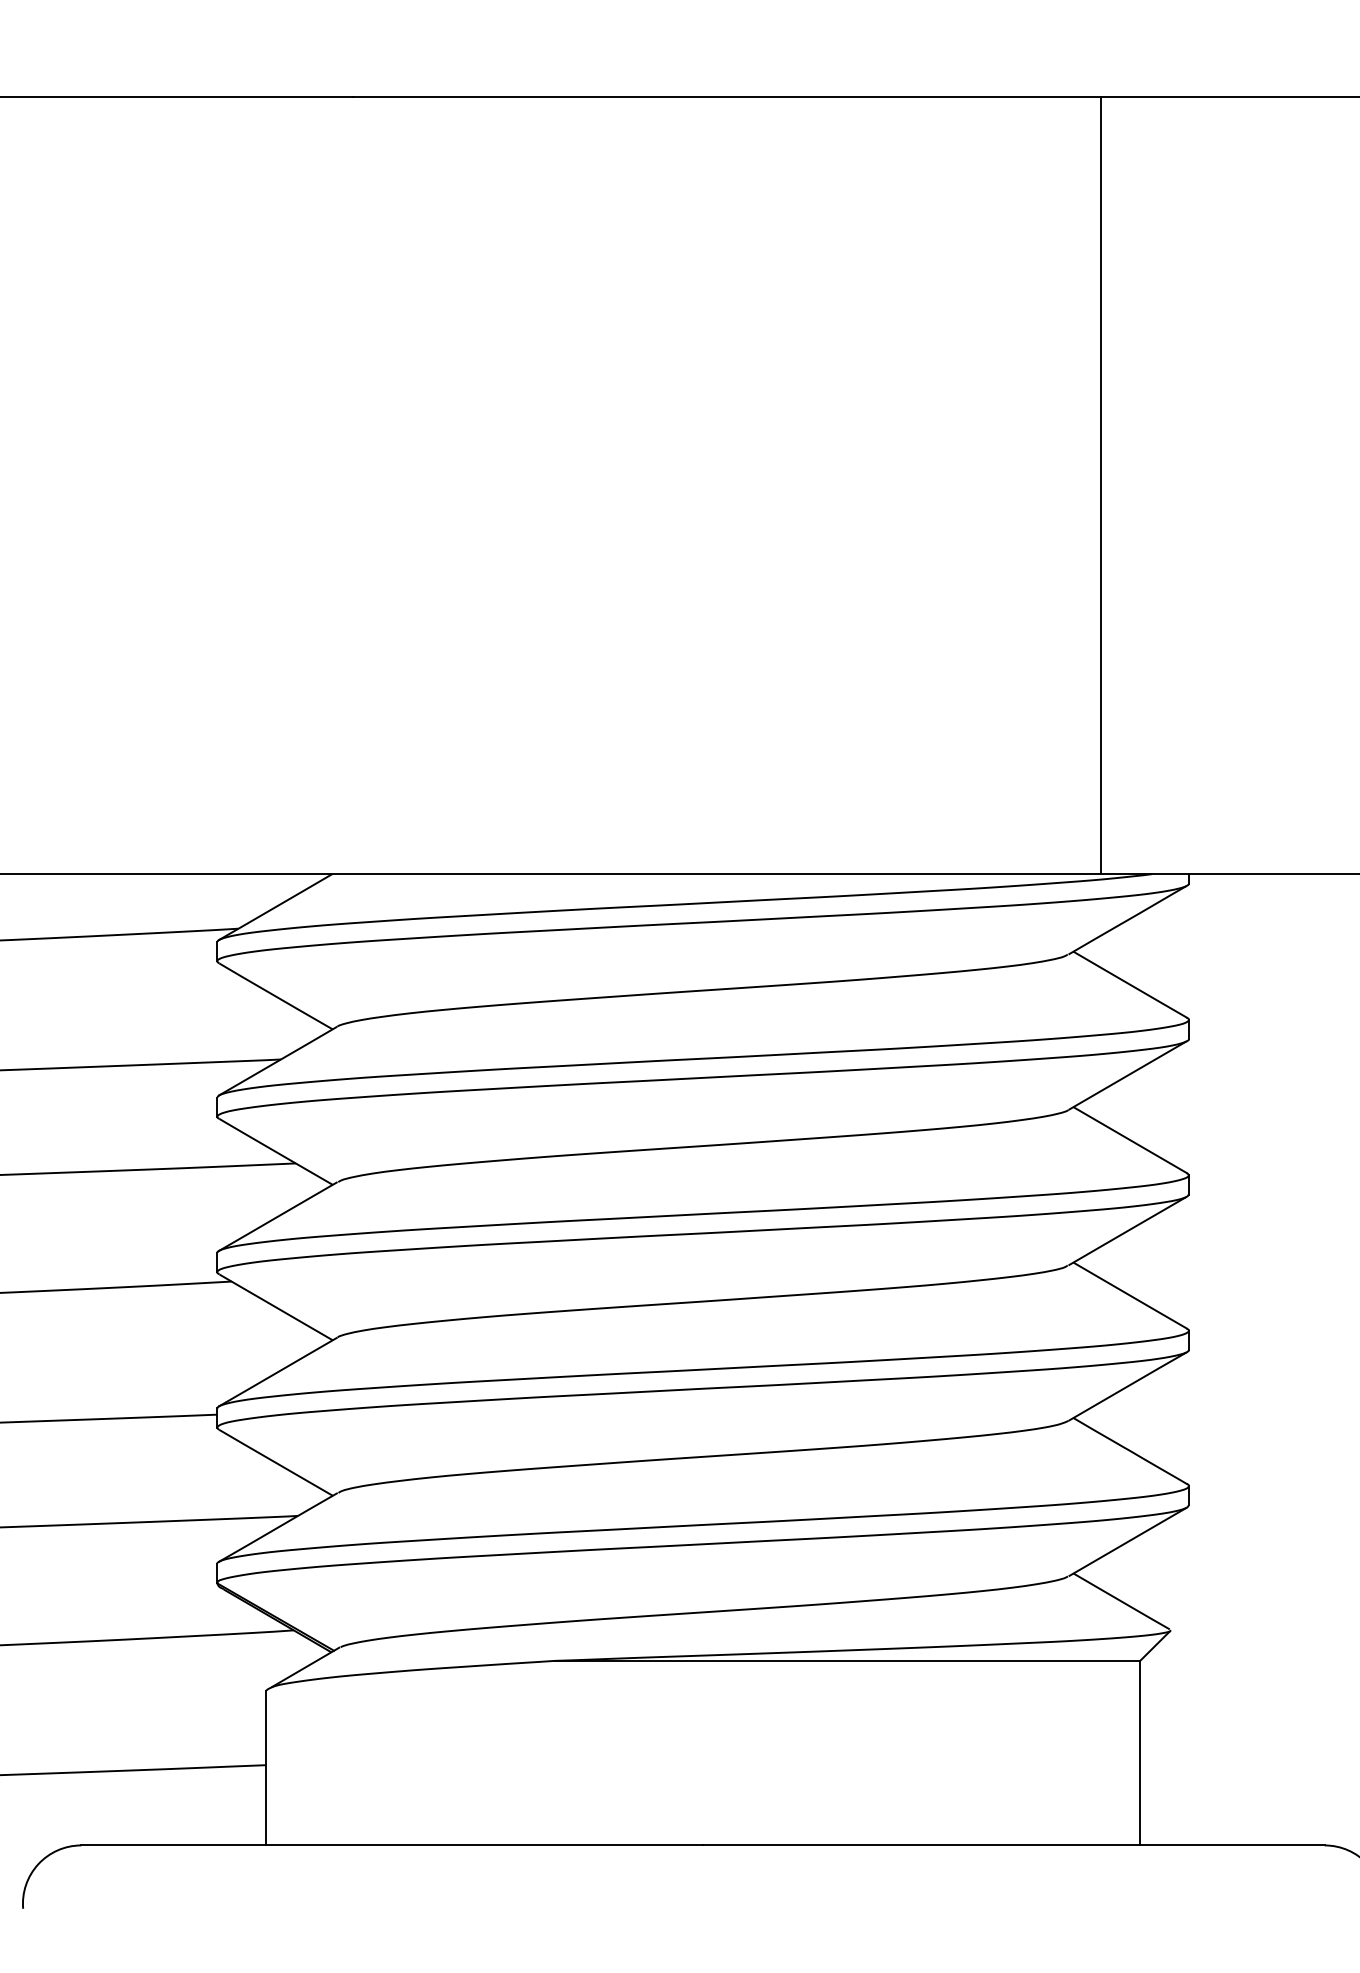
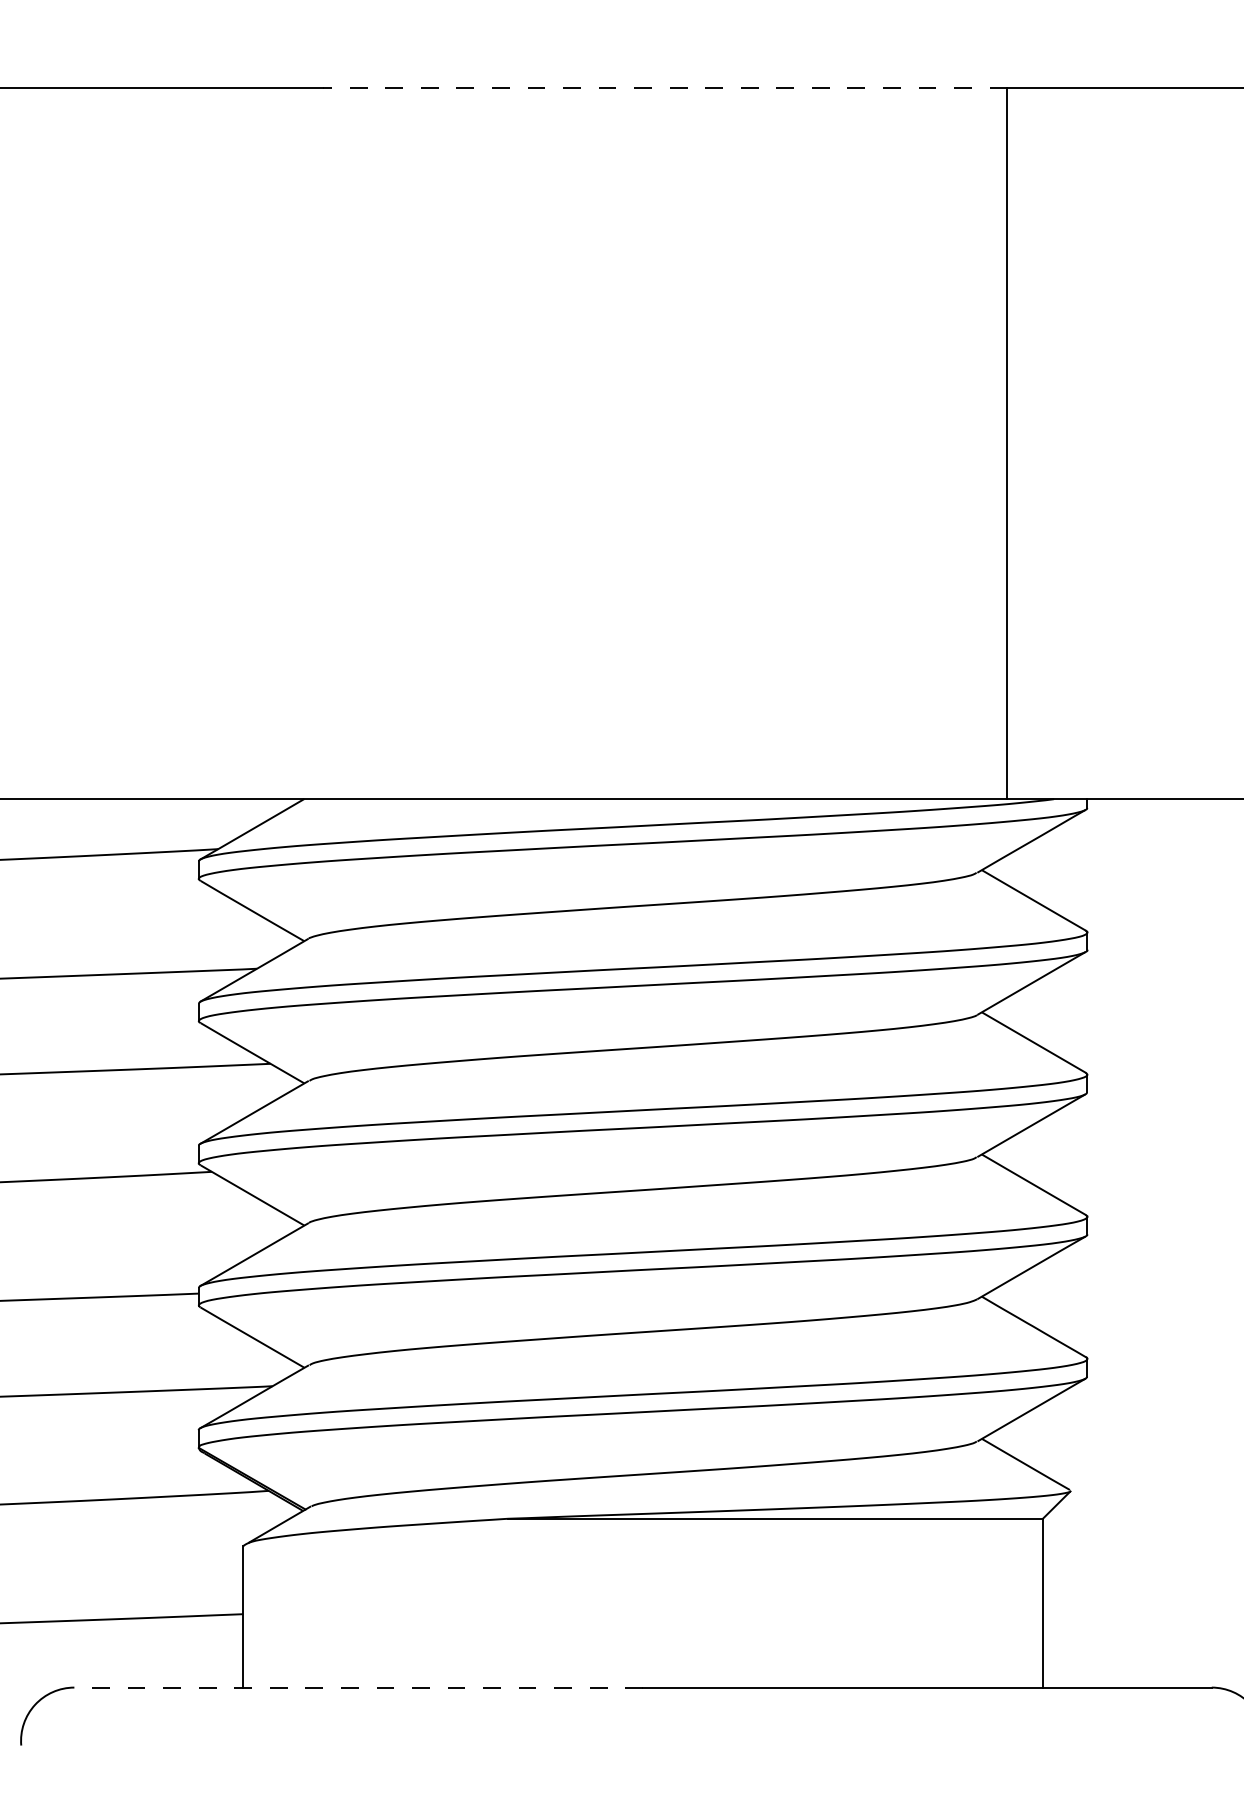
line: (726, 96) -> (664, 88), solid -> dashed
line: (392, 1845) -> (359, 1687), solid -> dashed

